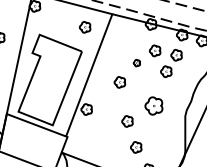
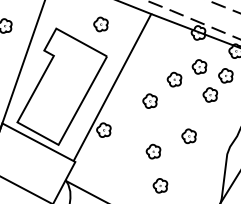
part: (84, 27) -> (100, 24), moved
part: (136, 62) -> (174, 78), size x1.67
part: (153, 105) -> (188, 135), size x0.62

